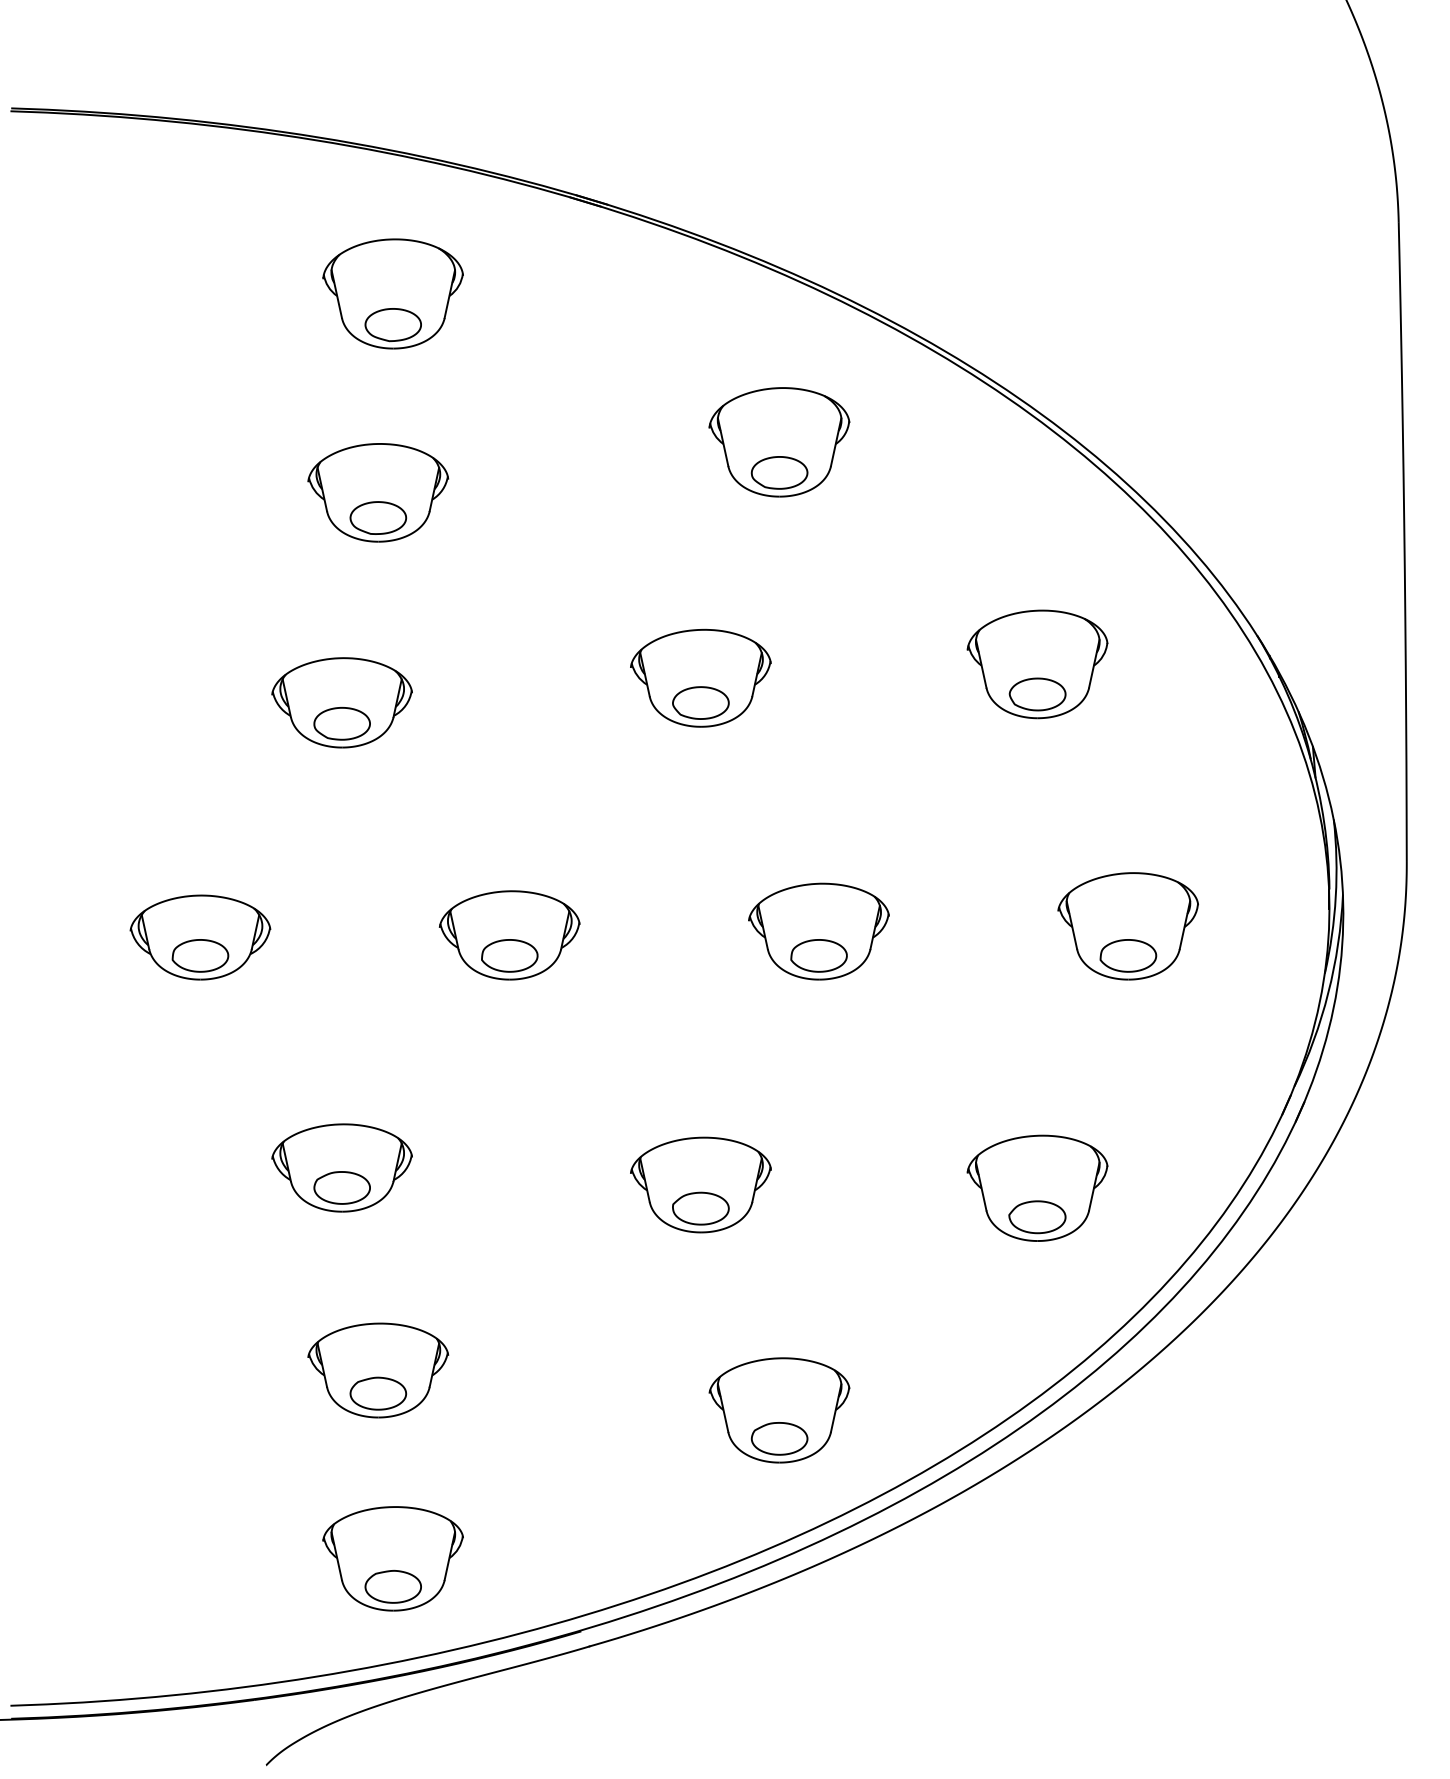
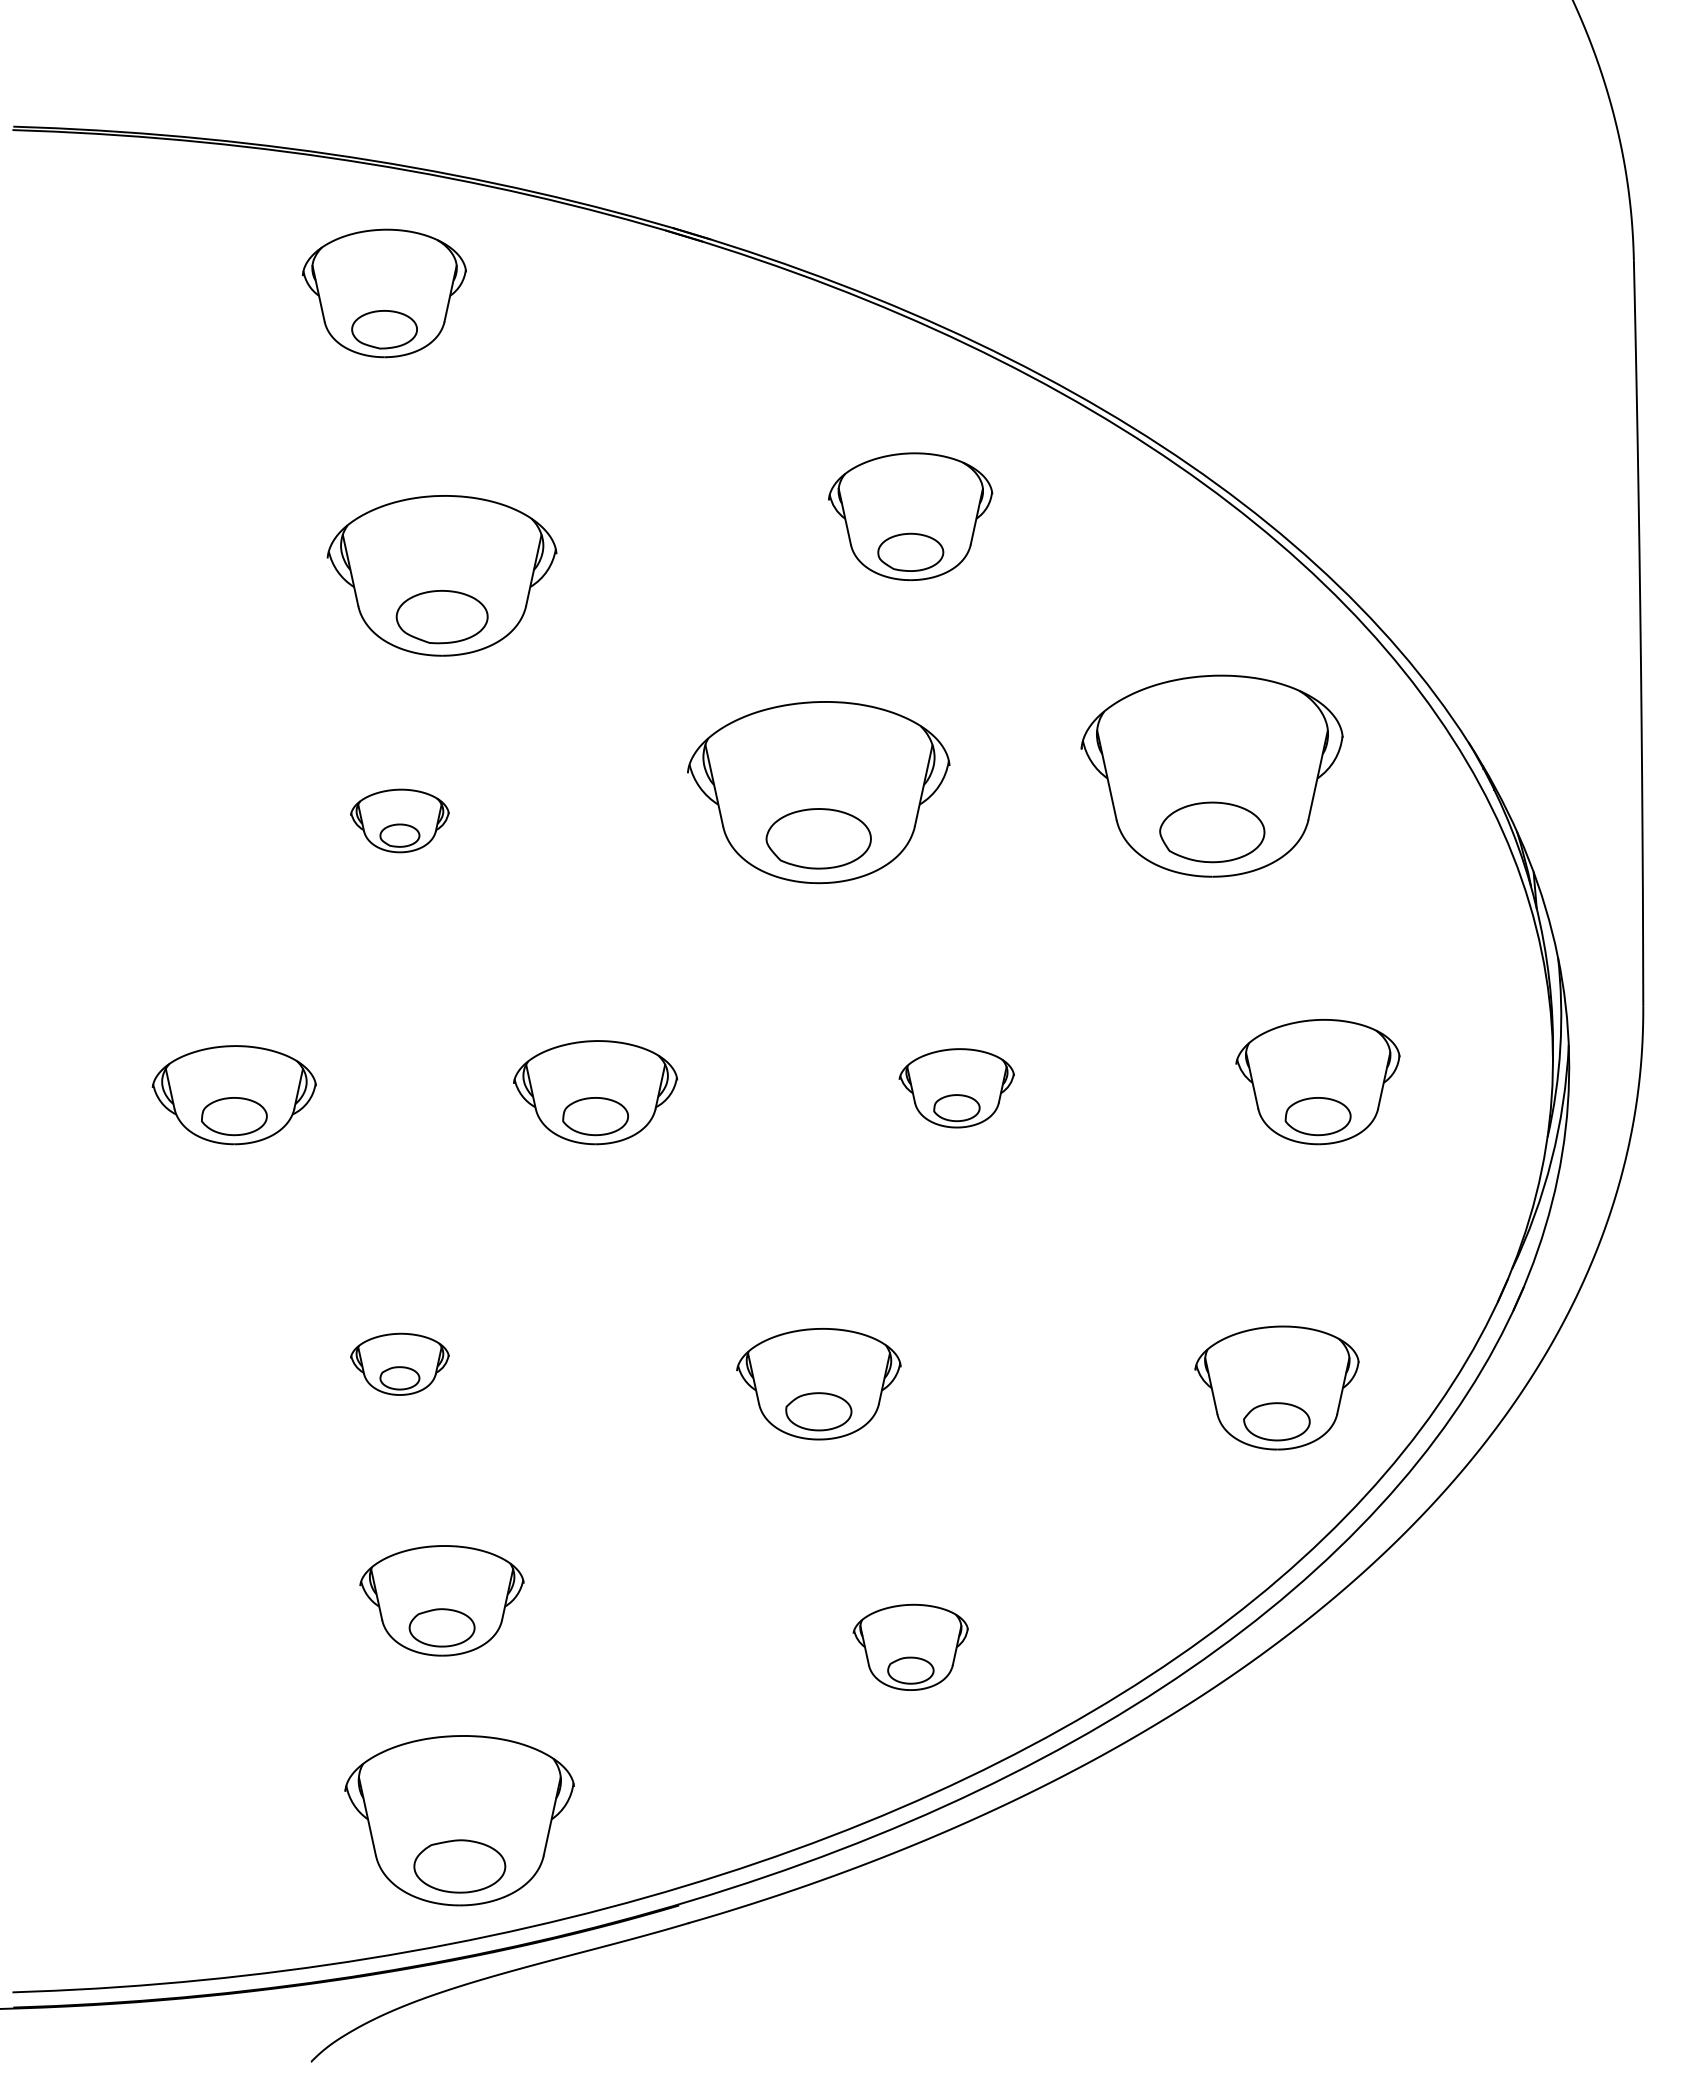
part: (393, 294) -> (384, 293), moved
part: (377, 492) -> (441, 575), size x1.4
part: (1037, 663) -> (1211, 775), size x1.6
part: (700, 677) -> (818, 791), size x1.6
part: (341, 702) -> (399, 820), size x0.6
part: (818, 931) -> (956, 1088), size x0.7
part: (341, 1168) -> (399, 1364), size x0.6
part: (1037, 1187) -> (1276, 1387), moved
part: (779, 1410) -> (910, 1647), size x0.7
part: (392, 1558) -> (458, 1820), size x1.4

